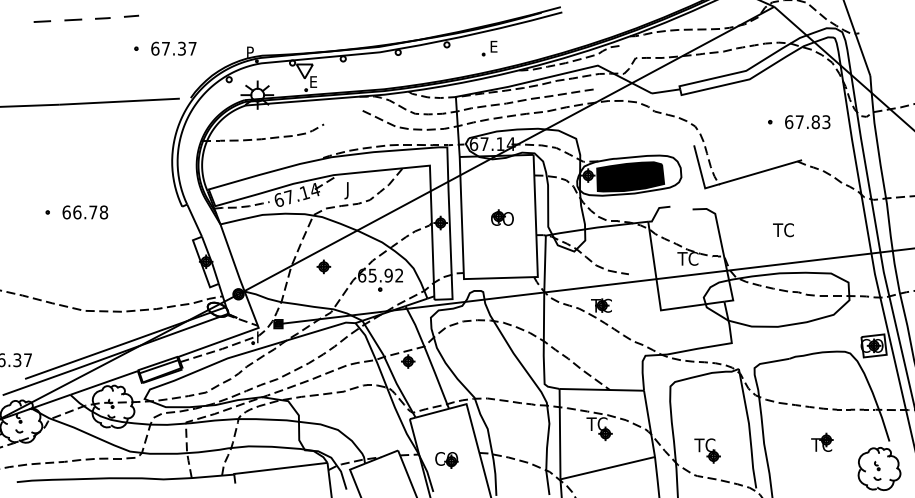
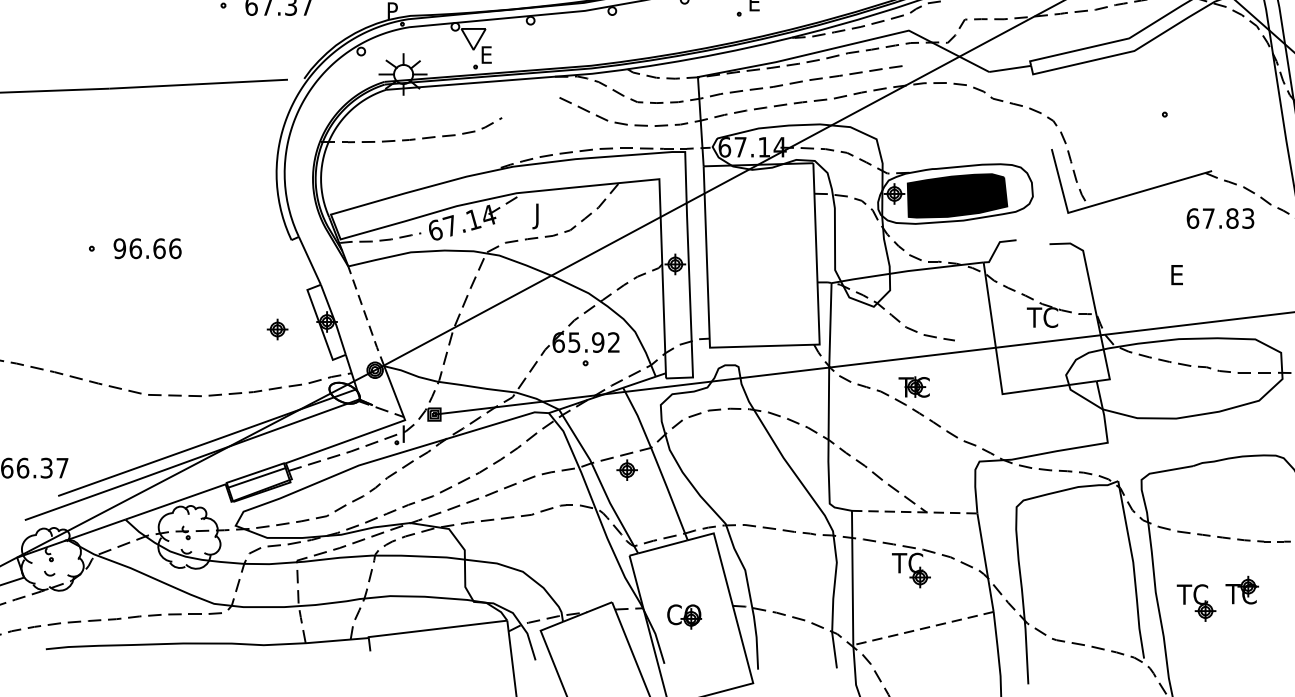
text: (807, 122) -> (1220, 219), moved
text: (85, 212) -> (147, 248), 66.78 -> 96.66
part: (502, 217) -> (767, 256), removed
text: (783, 230) -> (1184, 275), TC -> E
line: (232, 258) -> (366, 317), solid -> dashed
part: (323, 266) -> (277, 328), moved
line: (602, 389) -> (915, 511), solid -> dashed
part: (707, 450) -> (1196, 602), moved
line: (607, 468) -> (923, 628), solid -> dashed

